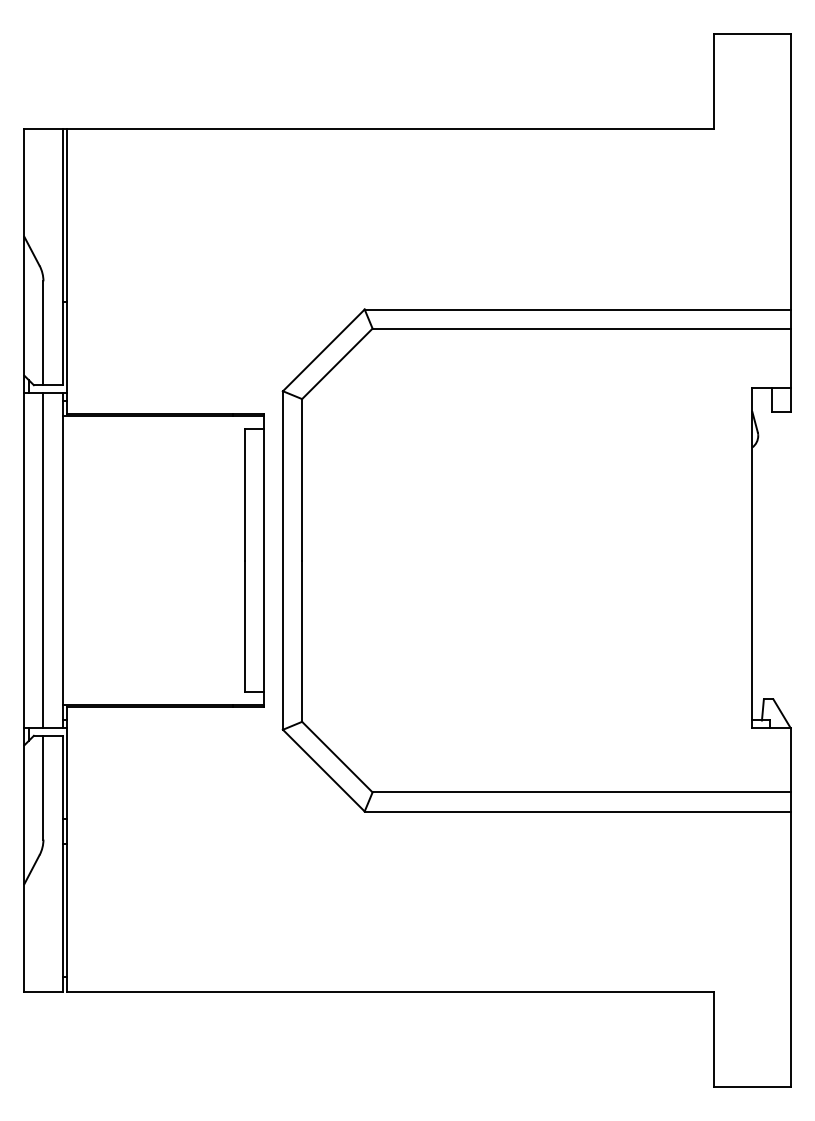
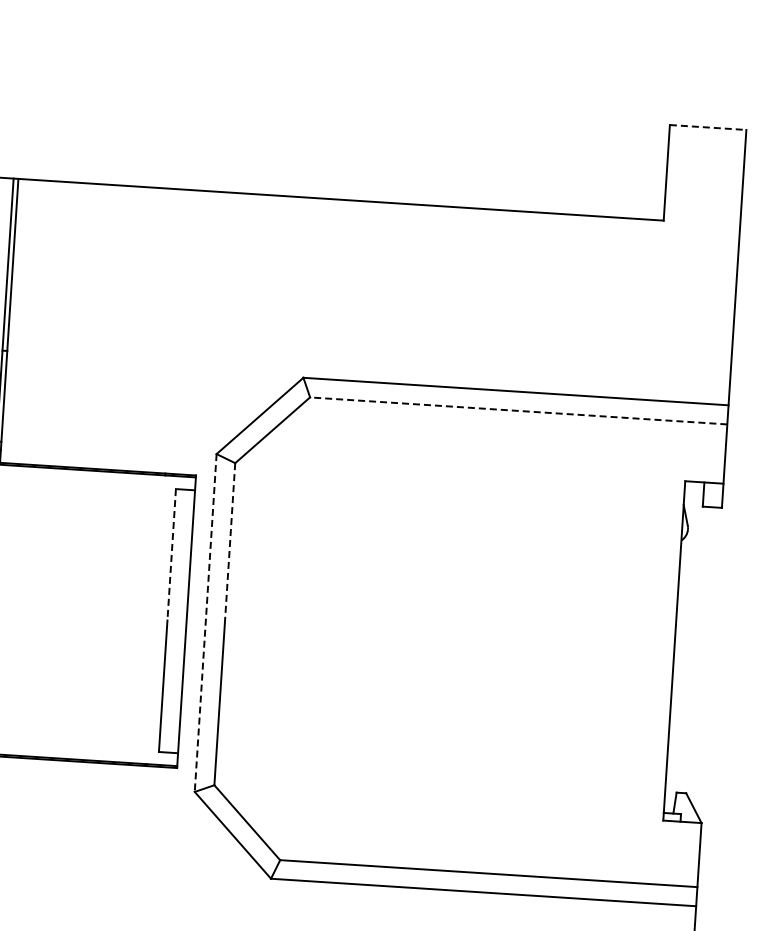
line: (752, 33) -> (708, 127), solid -> dashed
line: (581, 328) -> (518, 410), solid -> dashed
line: (302, 479) -> (230, 543), solid -> dashed
line: (244, 494) -> (171, 554), solid -> dashed
line: (282, 561) -> (205, 623), solid -> dashed

